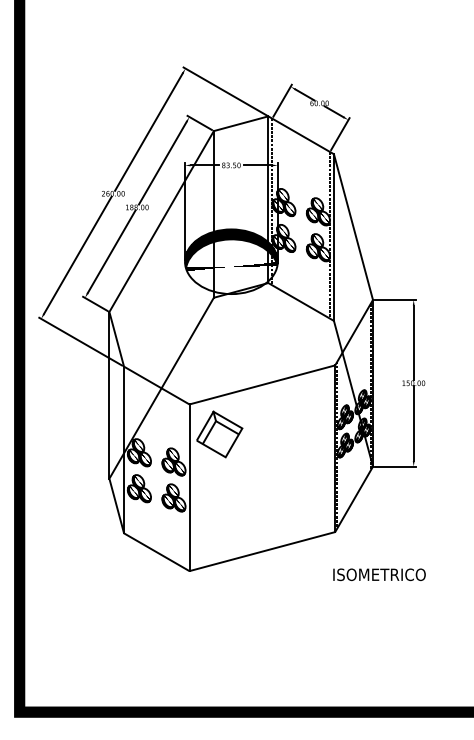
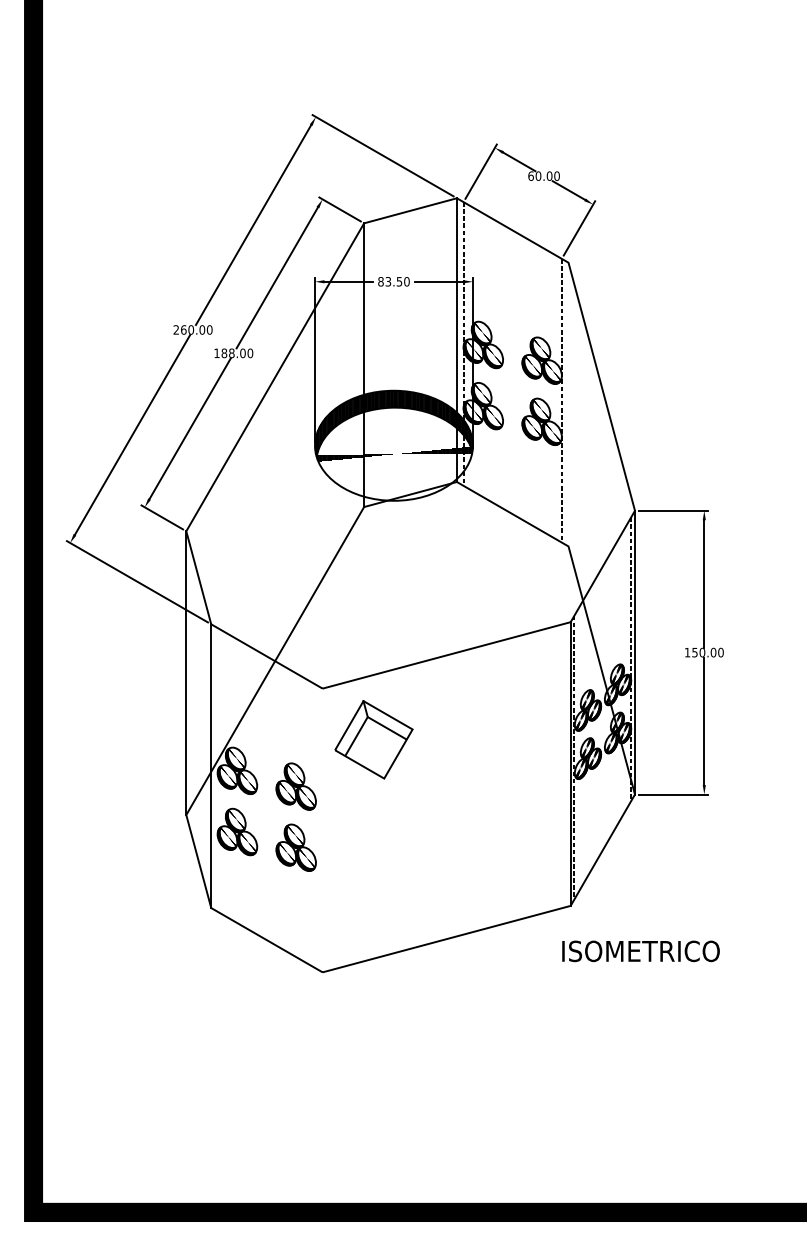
line: (333, 237) -> (567, 404), removed
line: (189, 487) -> (322, 830), removed
text: (379, 574) -> (640, 950), moved

